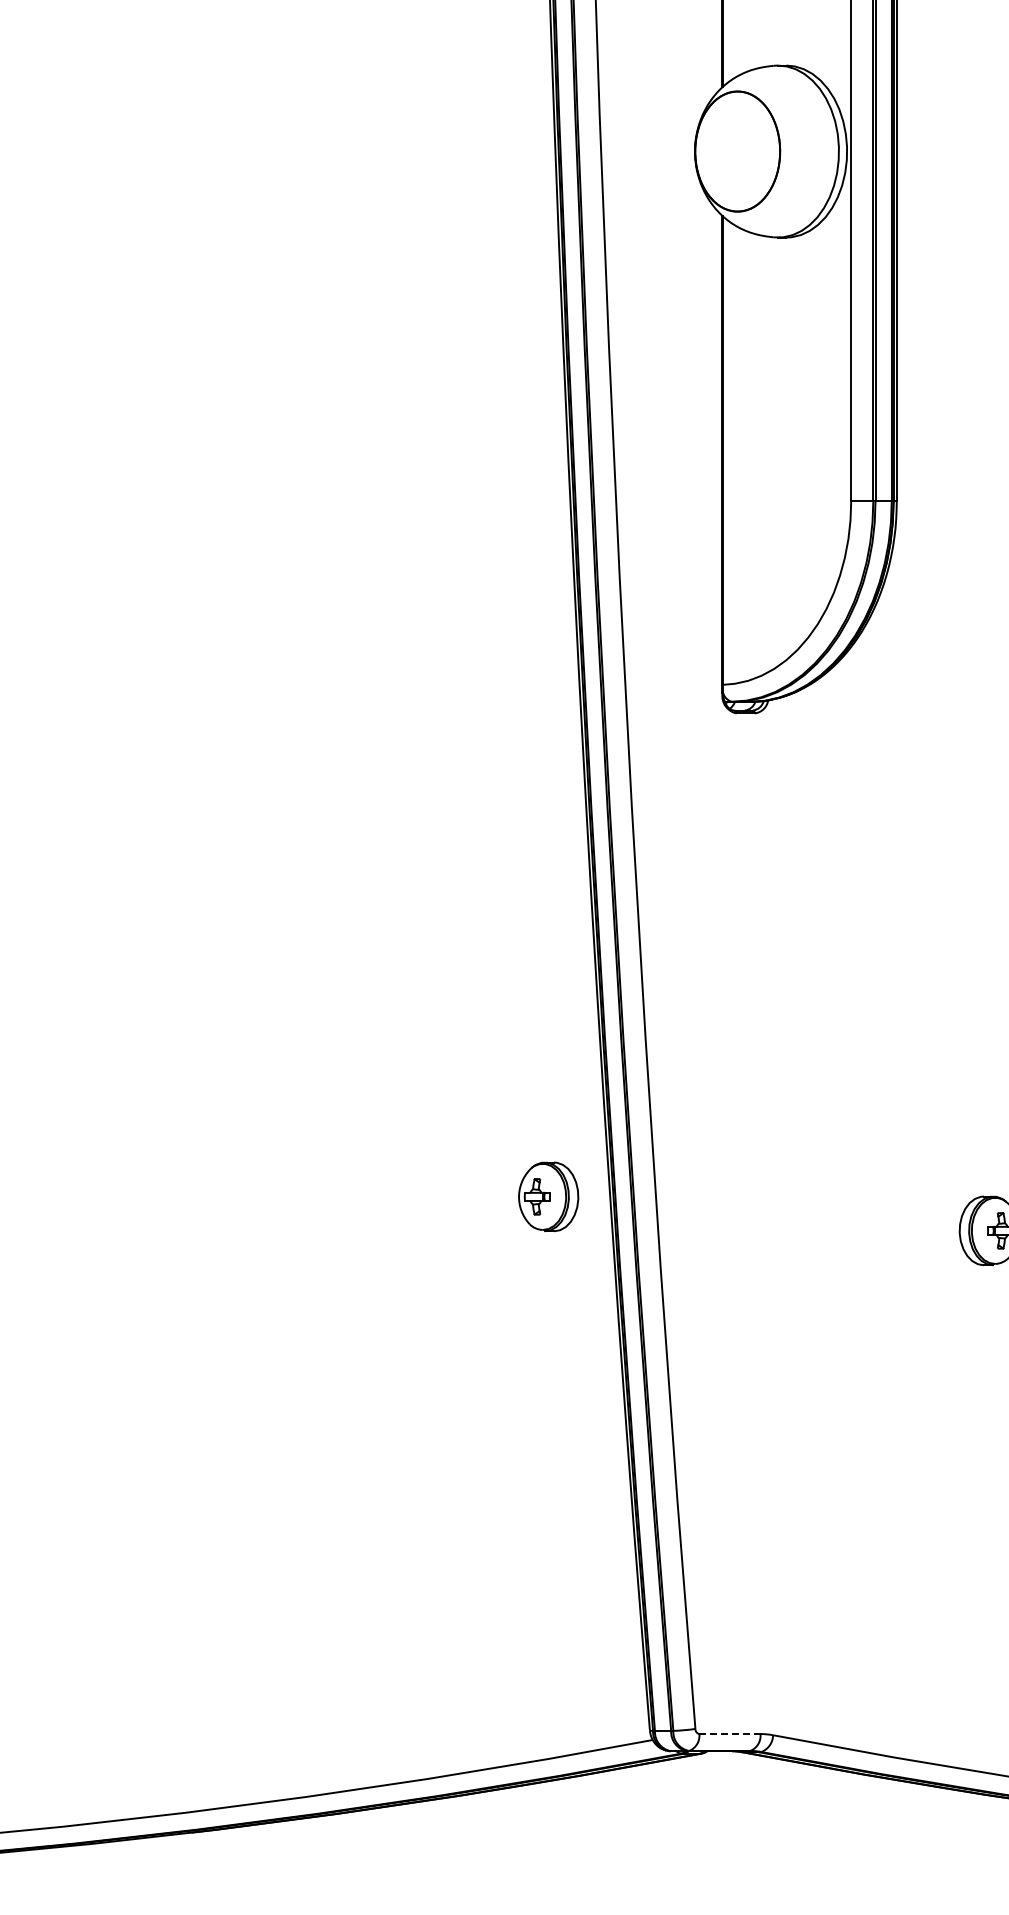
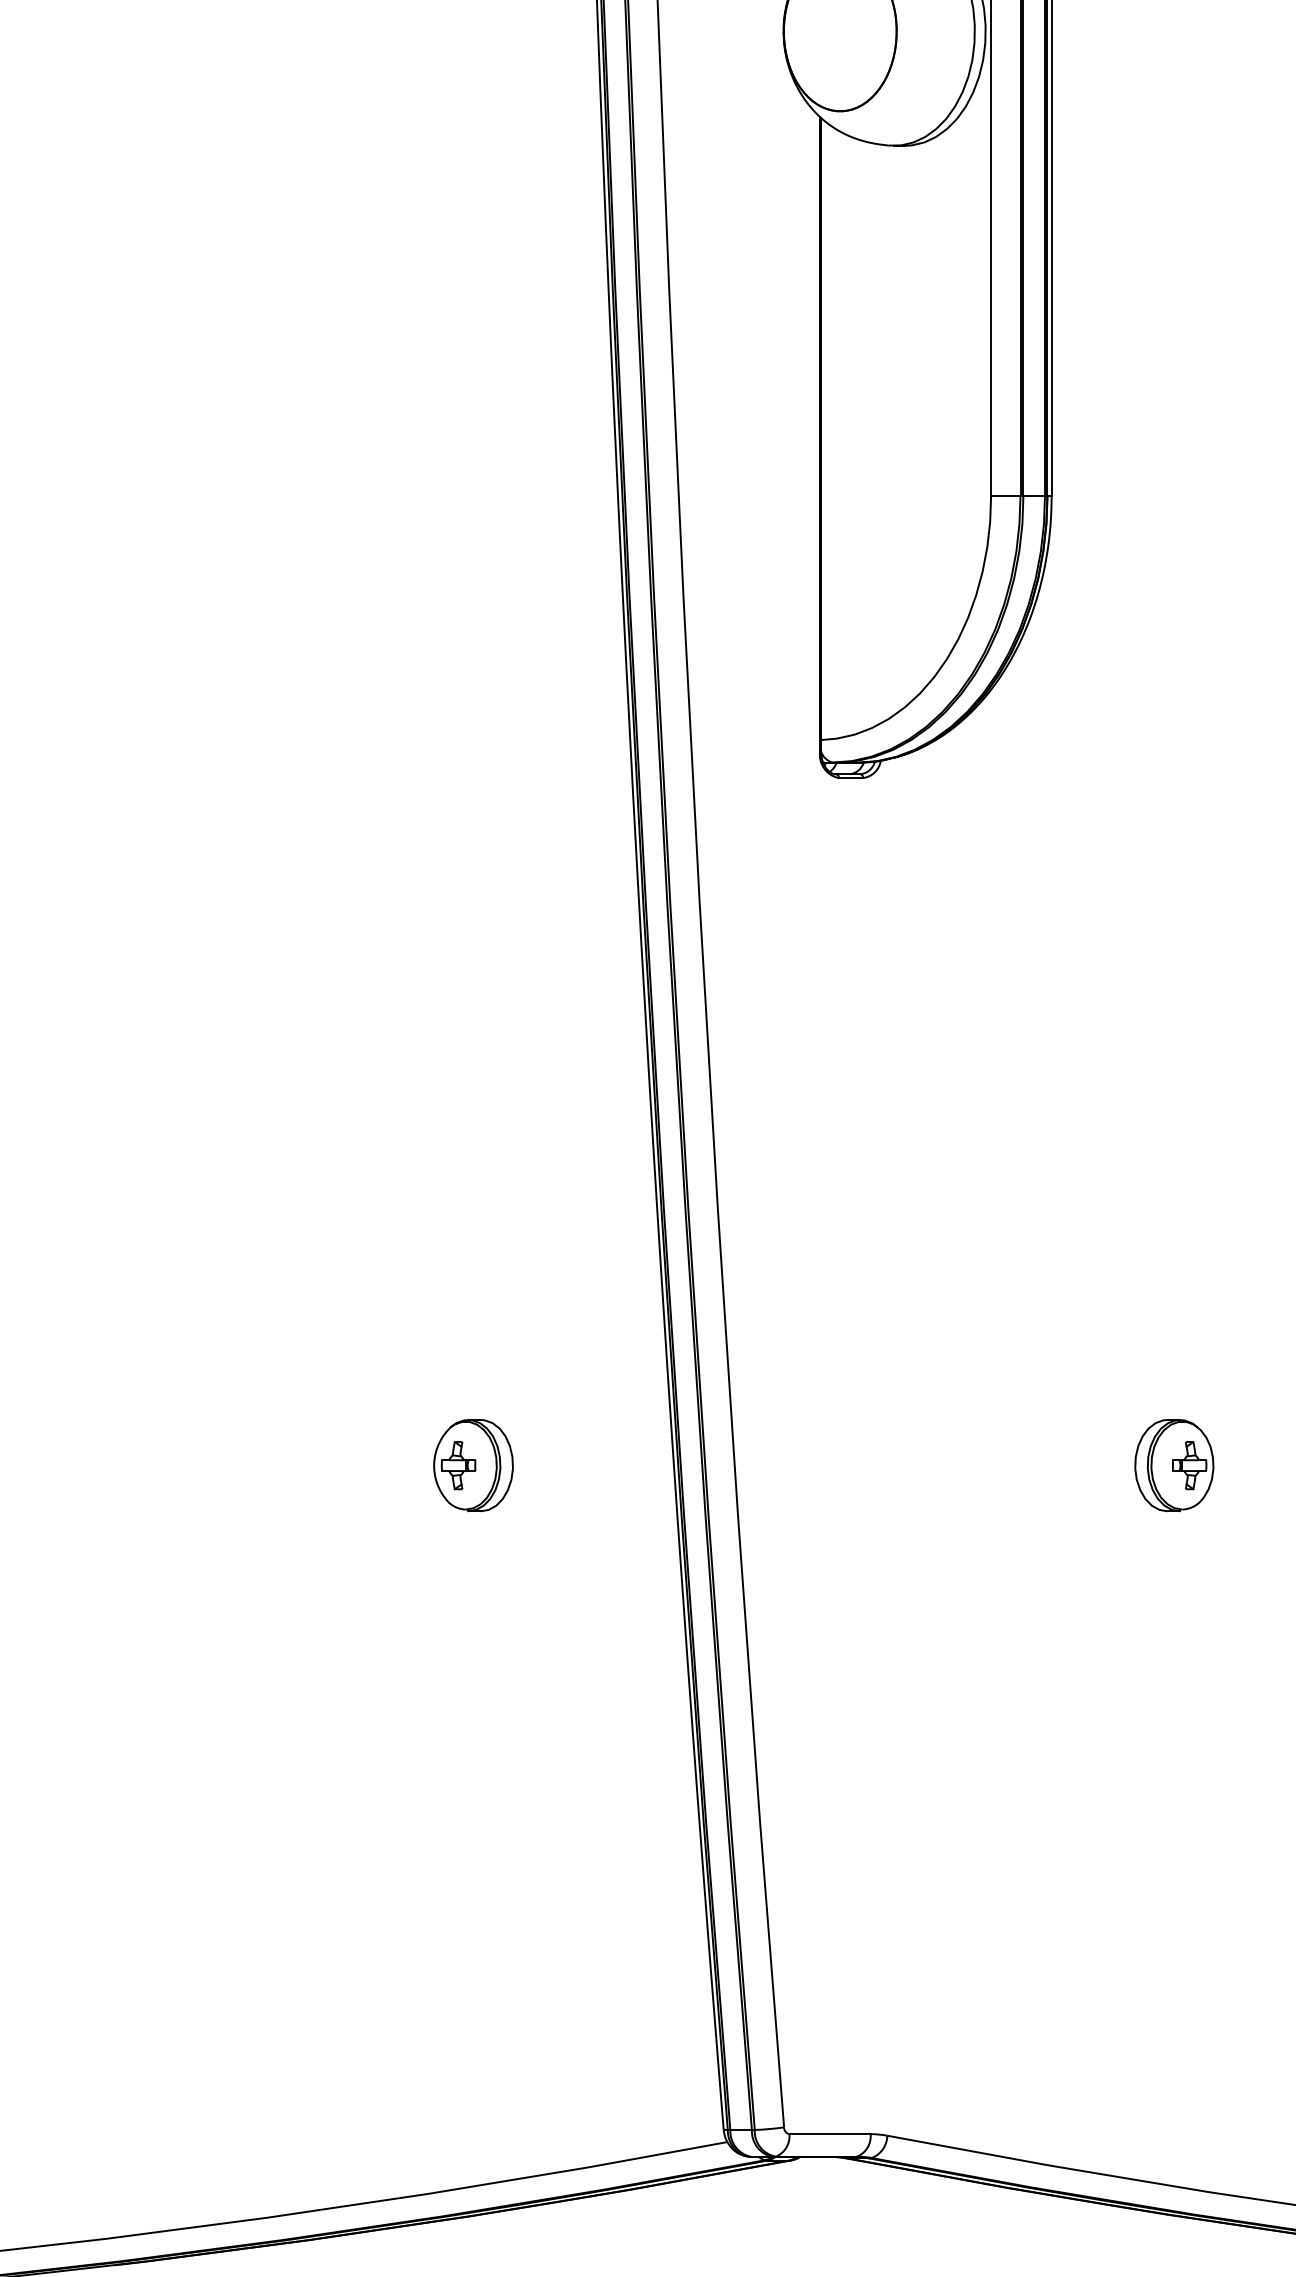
part: (548, 1196) -> (473, 1465), moved
line: (730, 1734) -> (830, 2134), dashed -> solid

